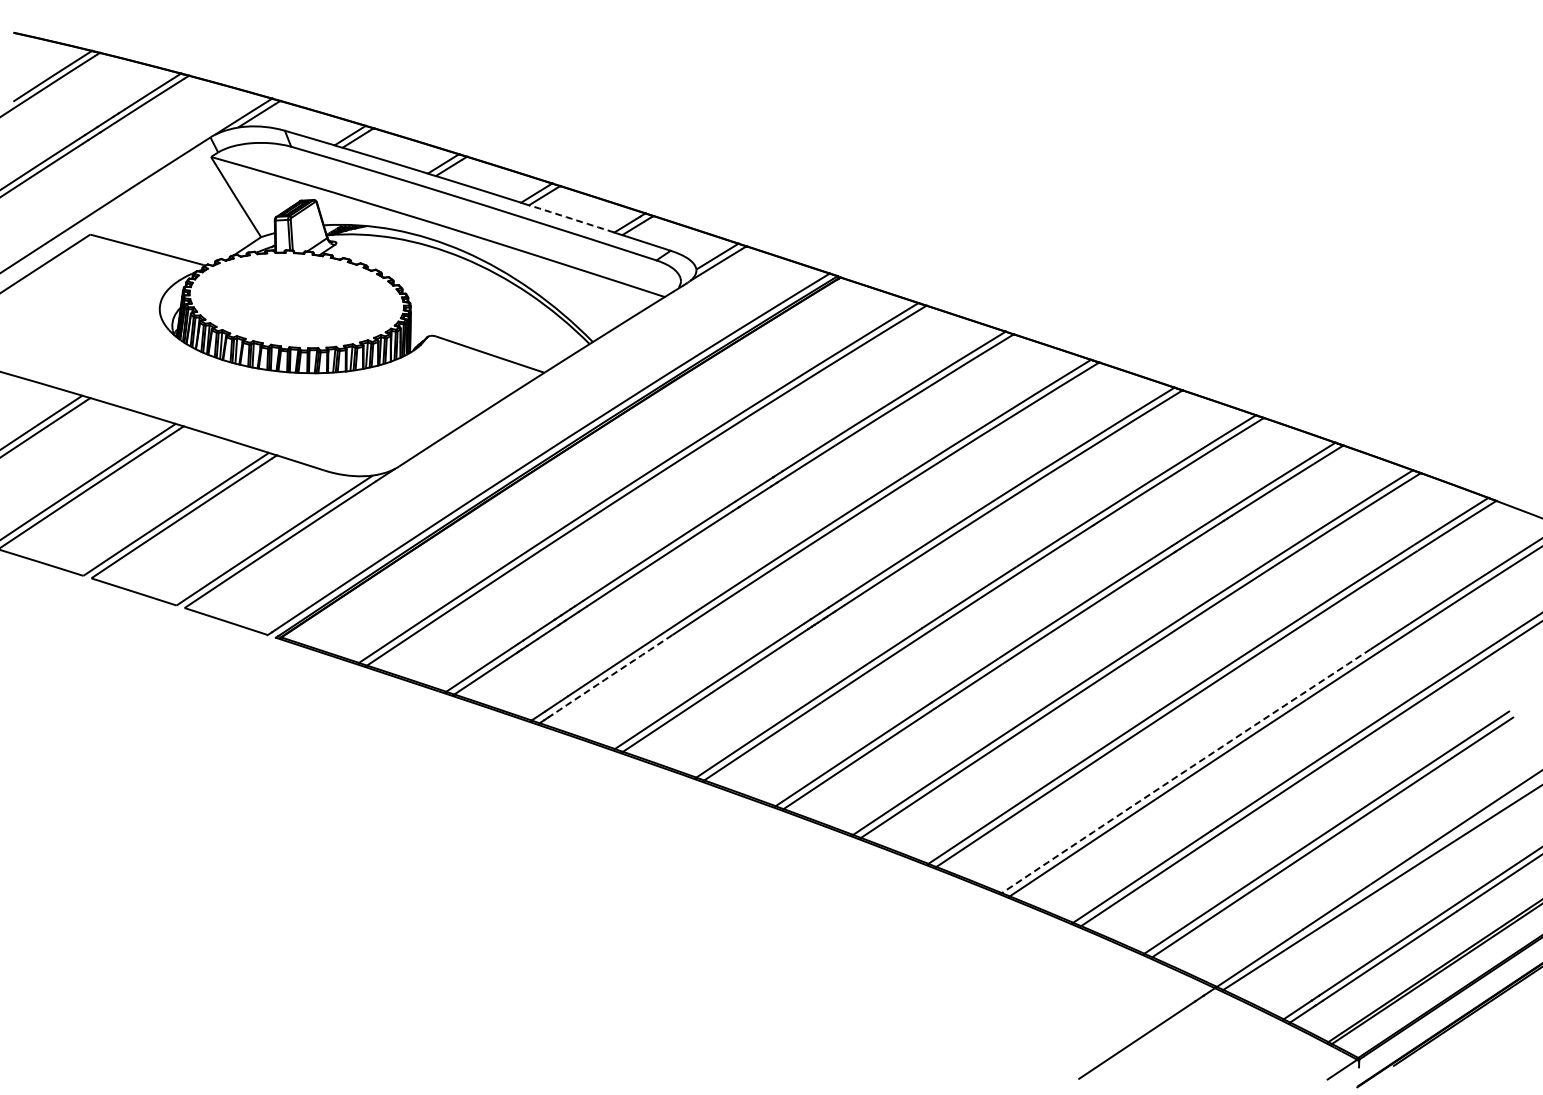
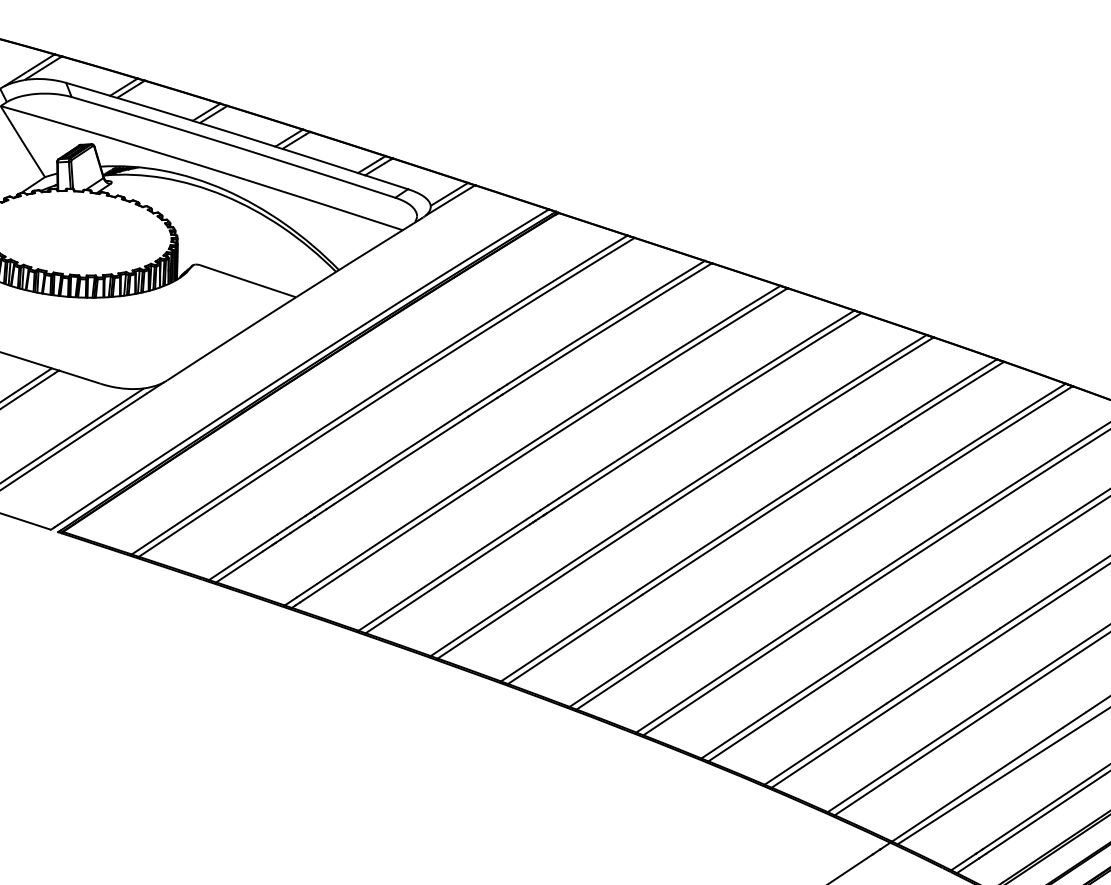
arc: (571, 218) -> (320, 160), dashed -> solid
arc: (612, 674) -> (356, 564), dashed -> solid
arc: (1185, 770) -> (864, 649), dashed -> solid

